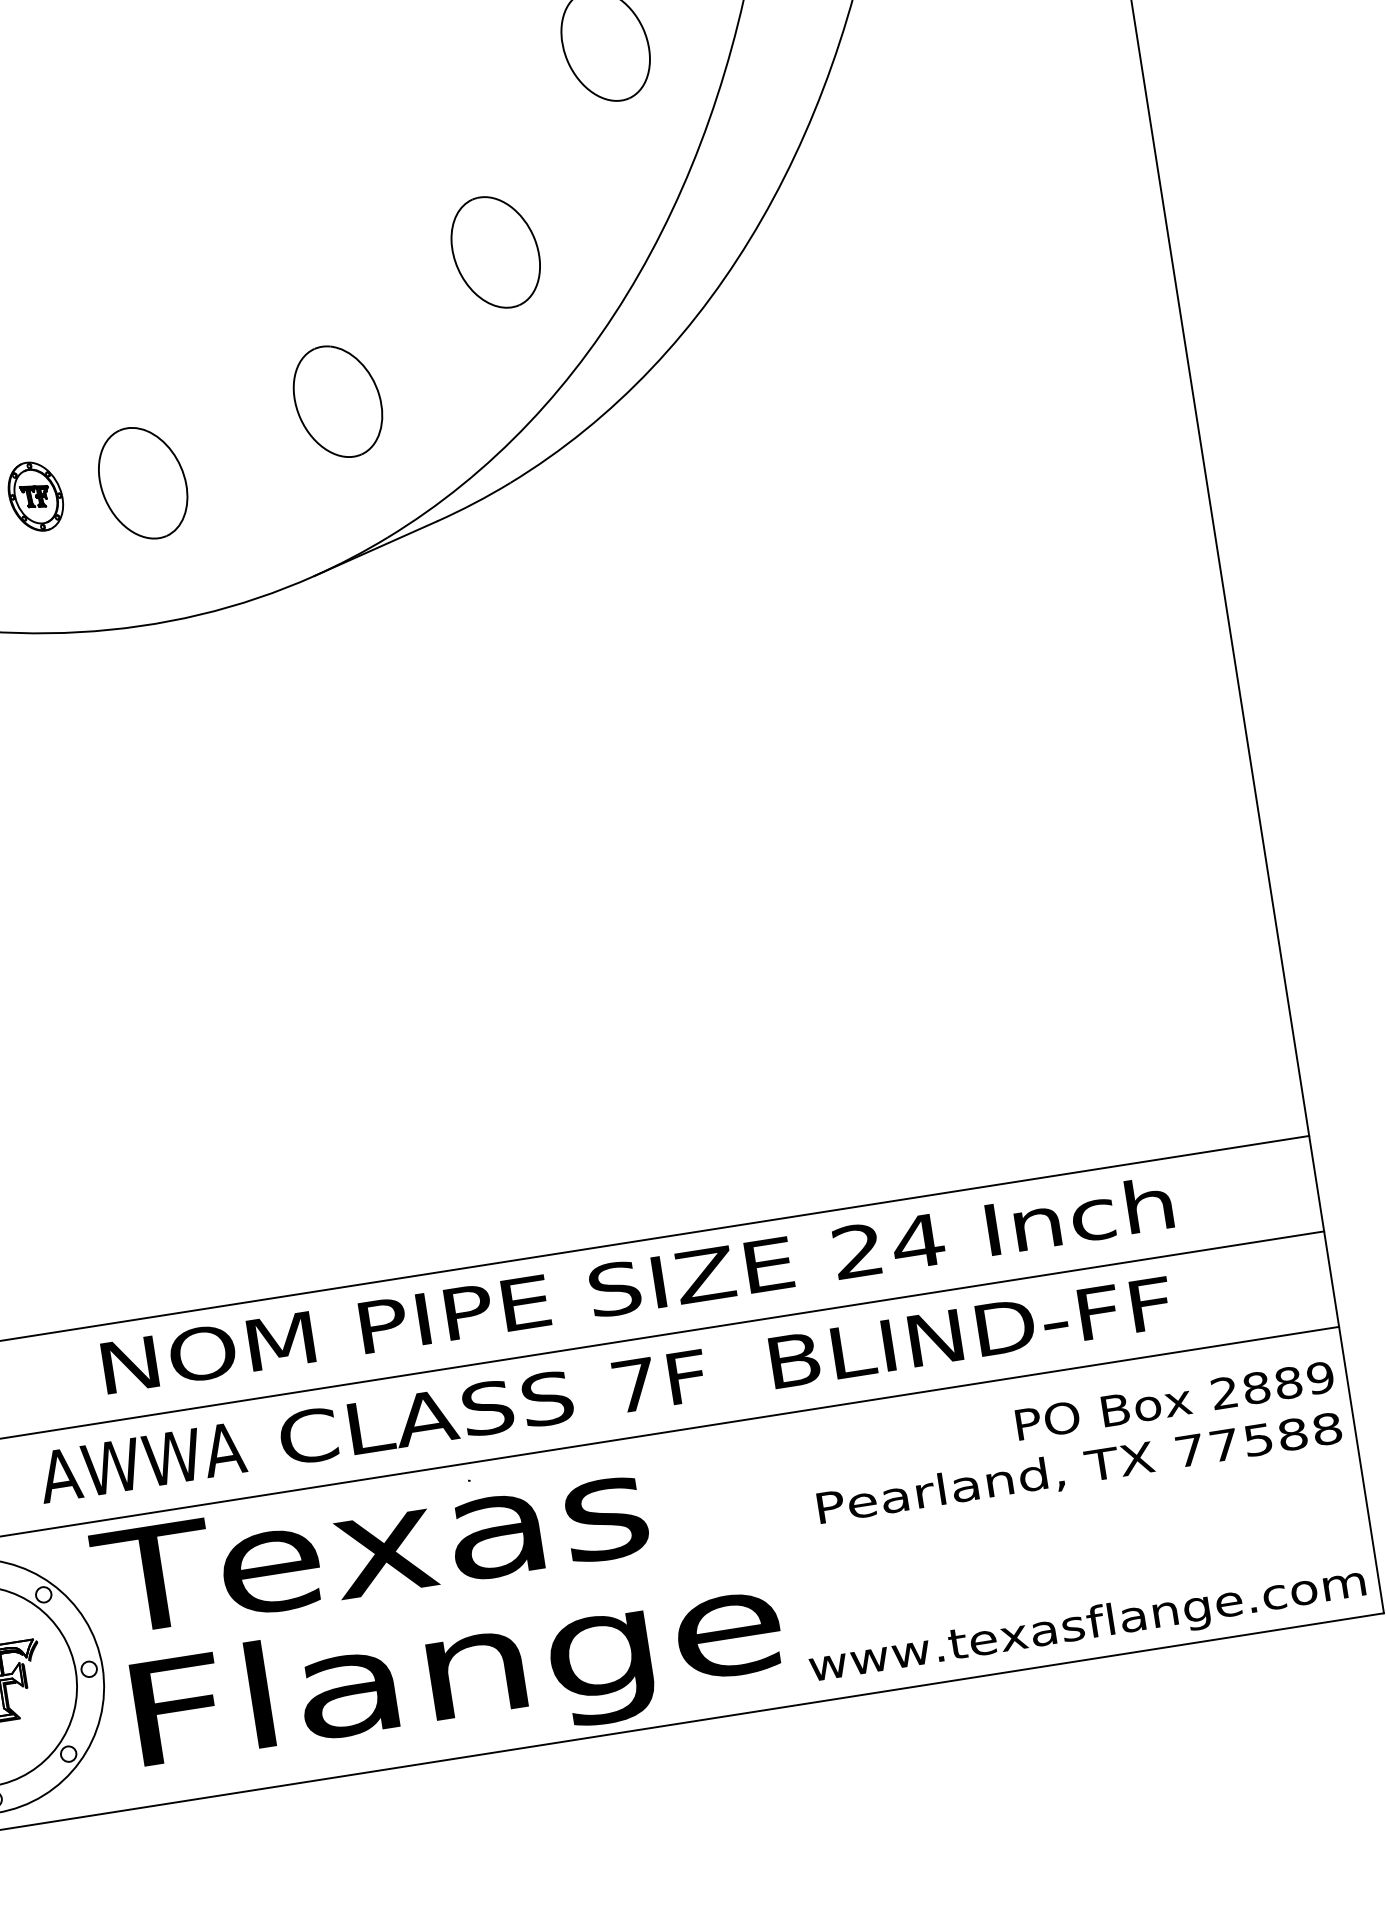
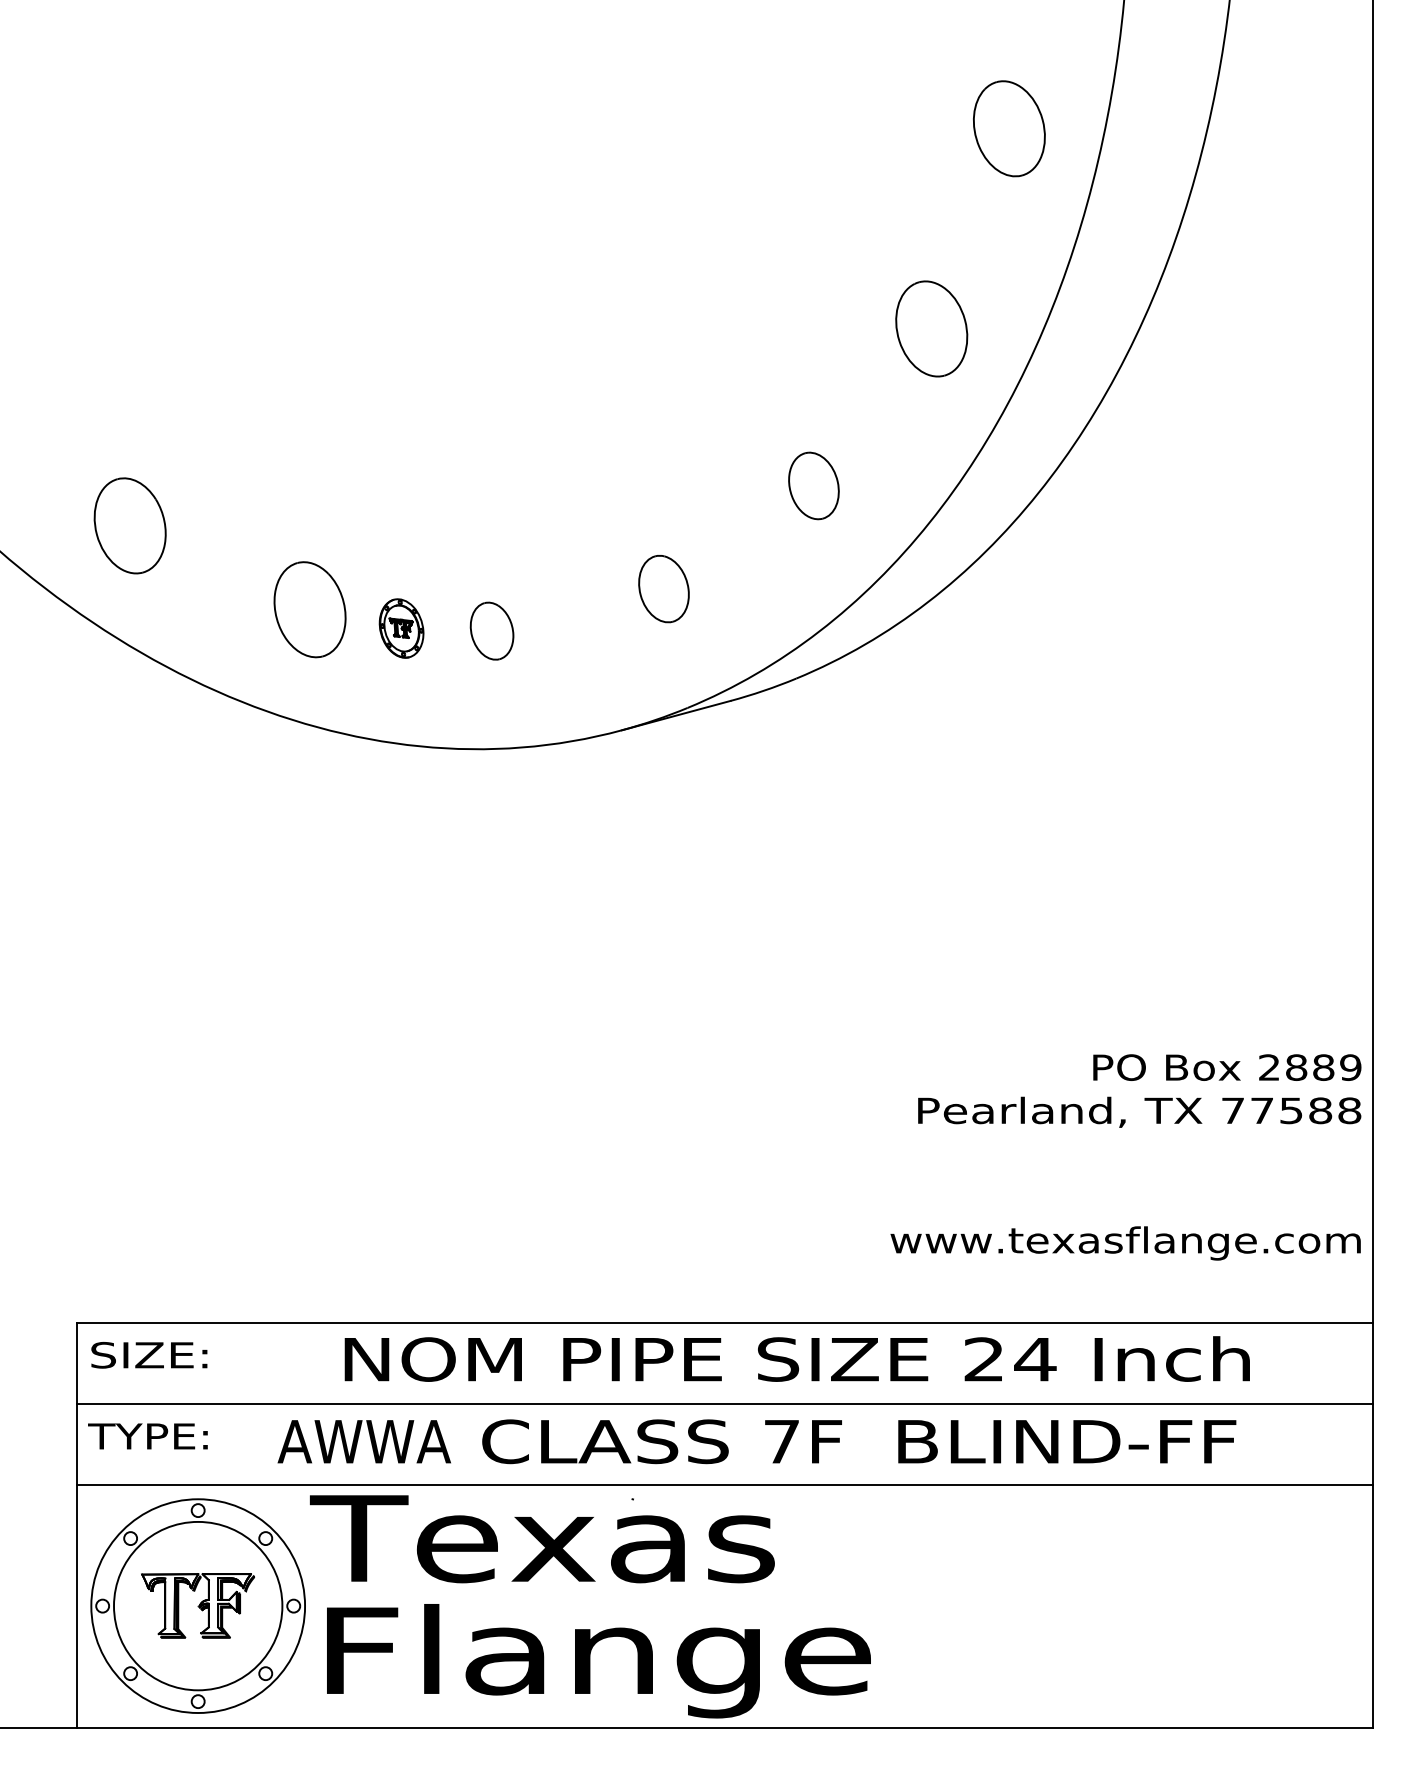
part: (495, 251) -> (813, 485), size x0.7
part: (337, 401) -> (663, 588), size x0.7
part: (142, 482) -> (491, 630), size x0.6
text: (1071, 1525) -> (1125, 1157), moved

